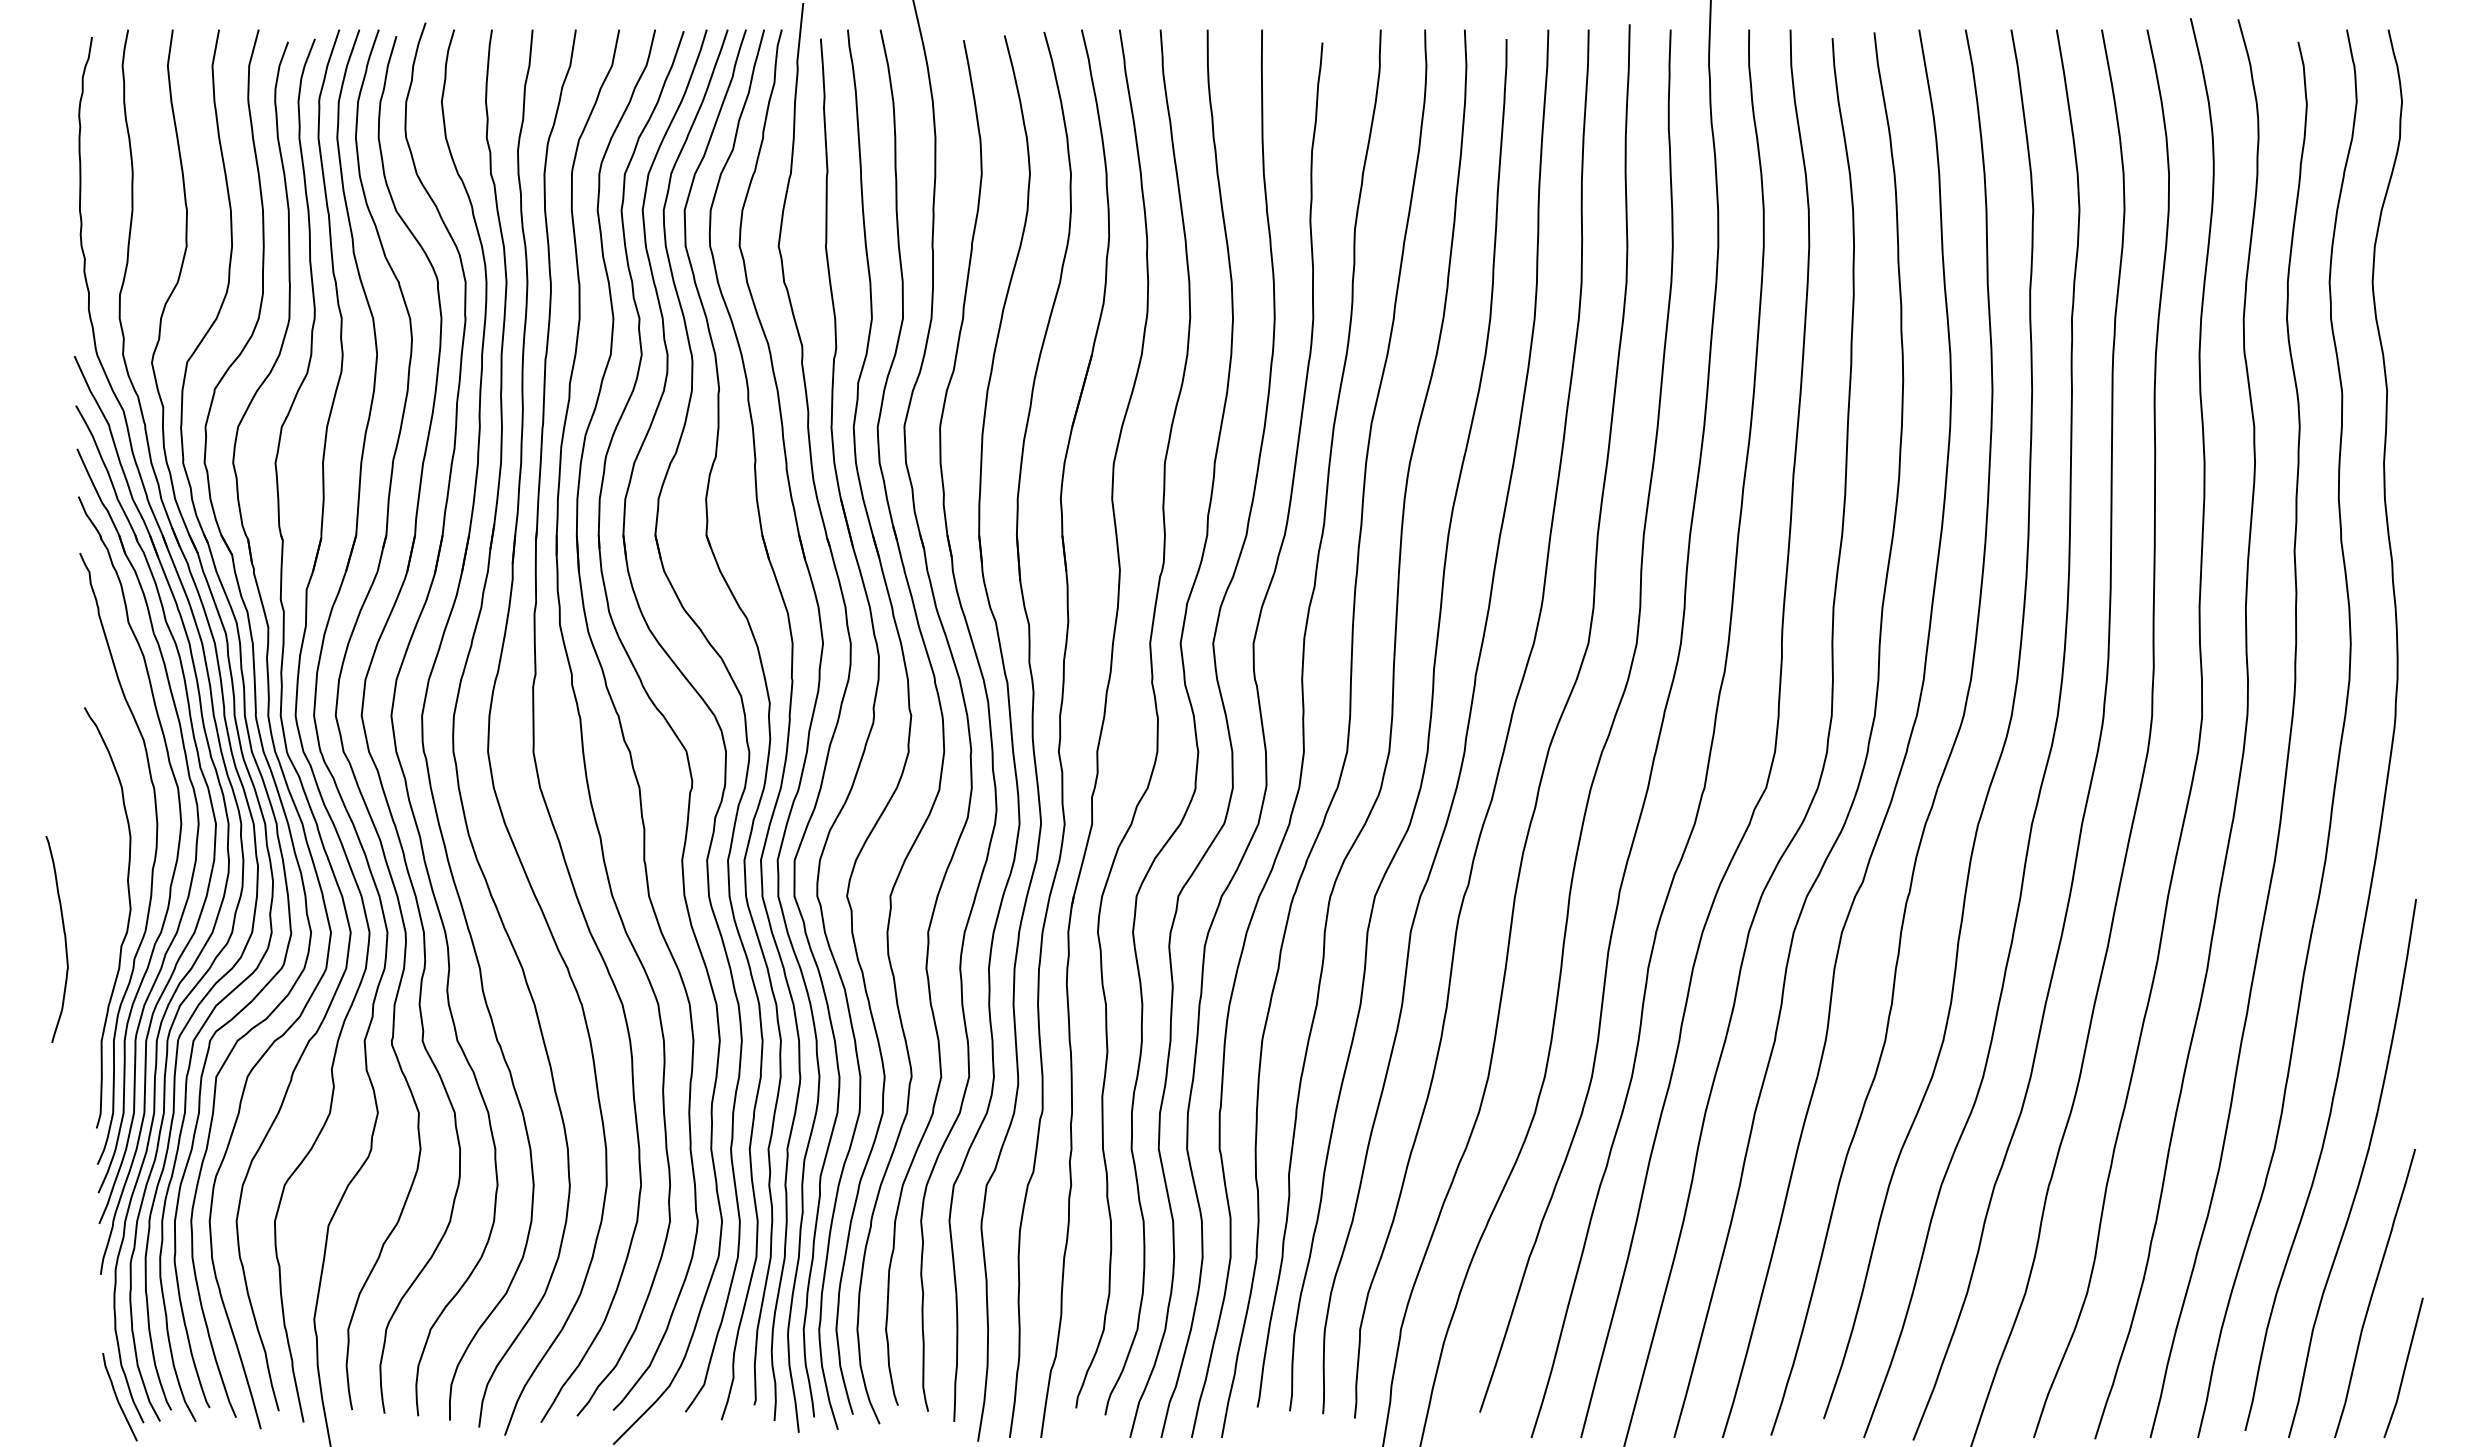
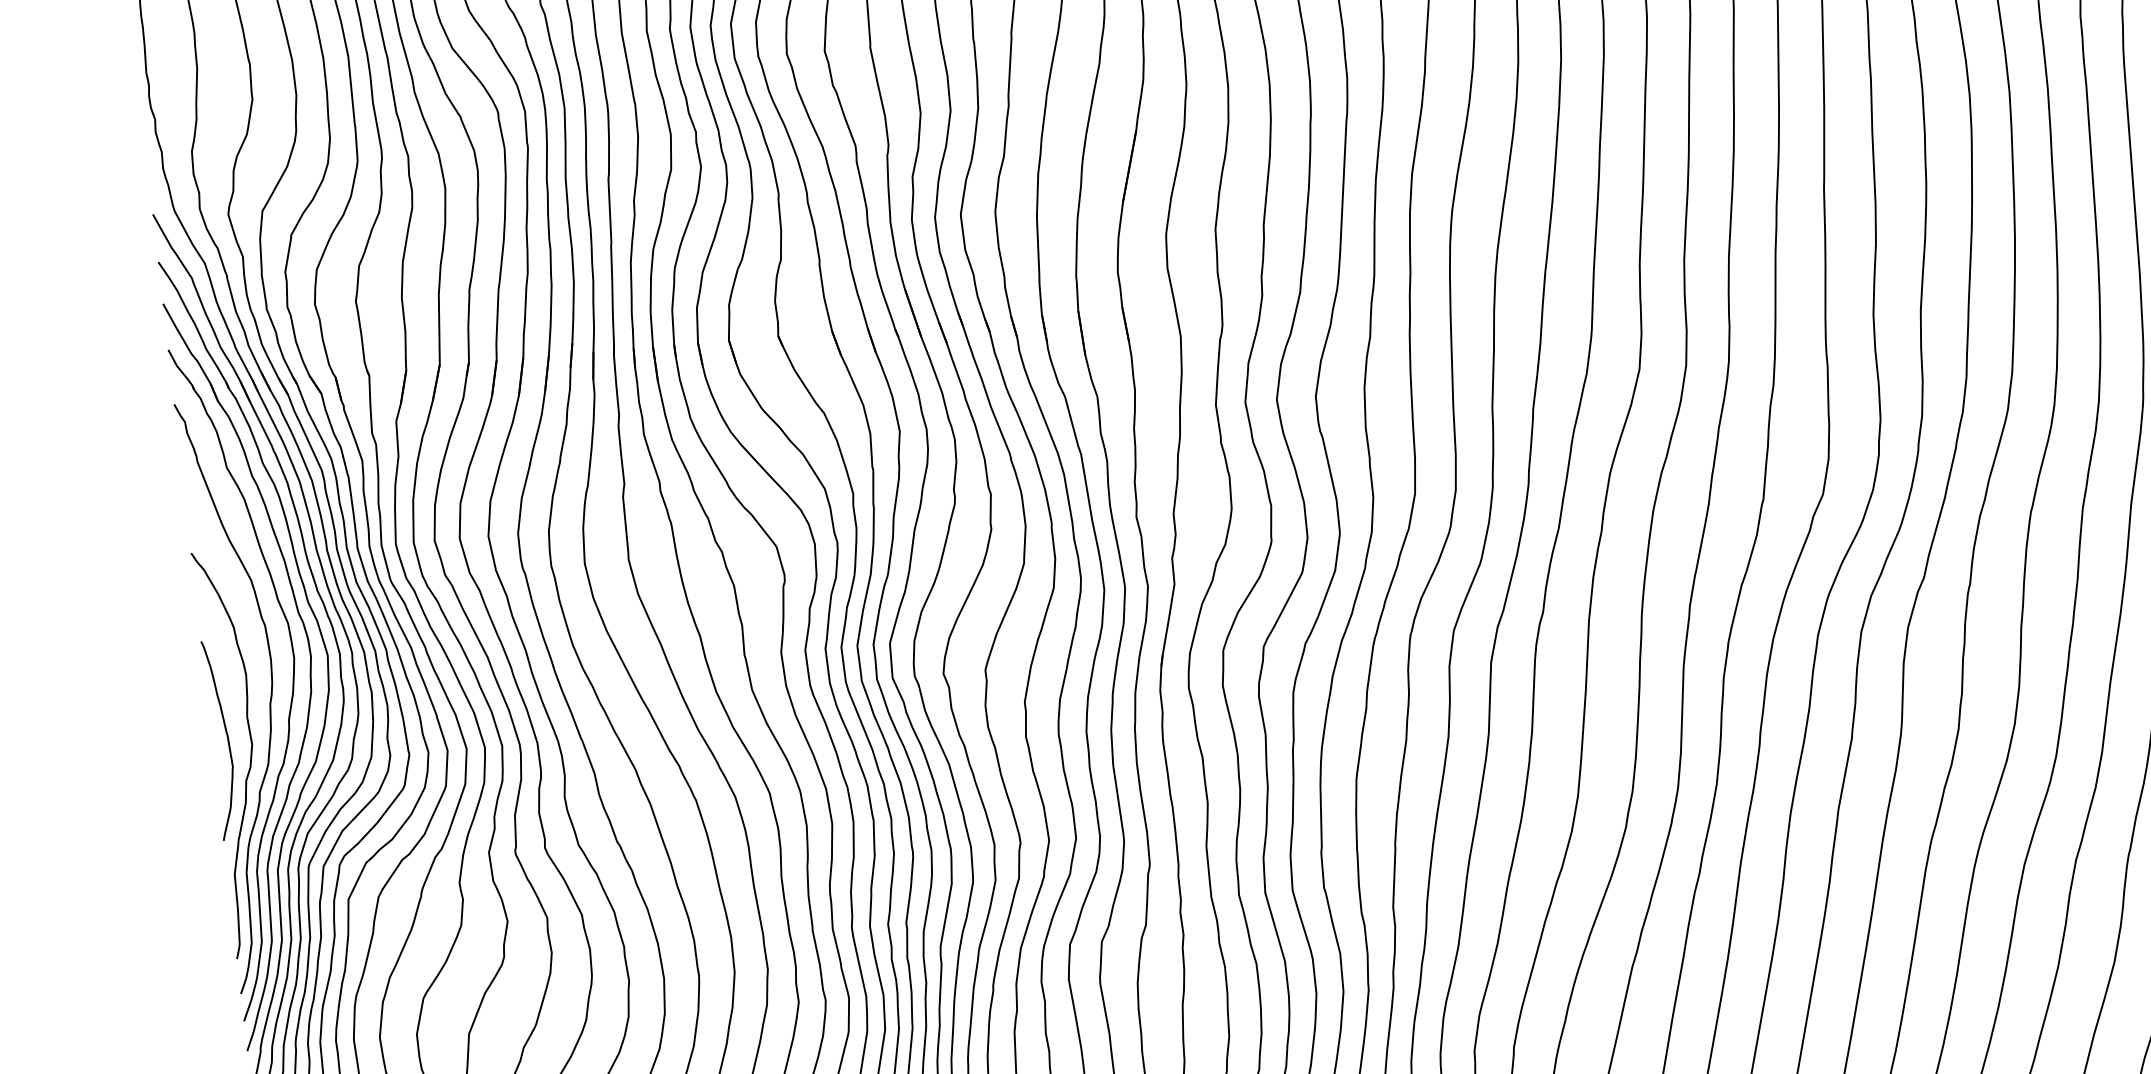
curve: (64, 939) -> (227, 739), moved

